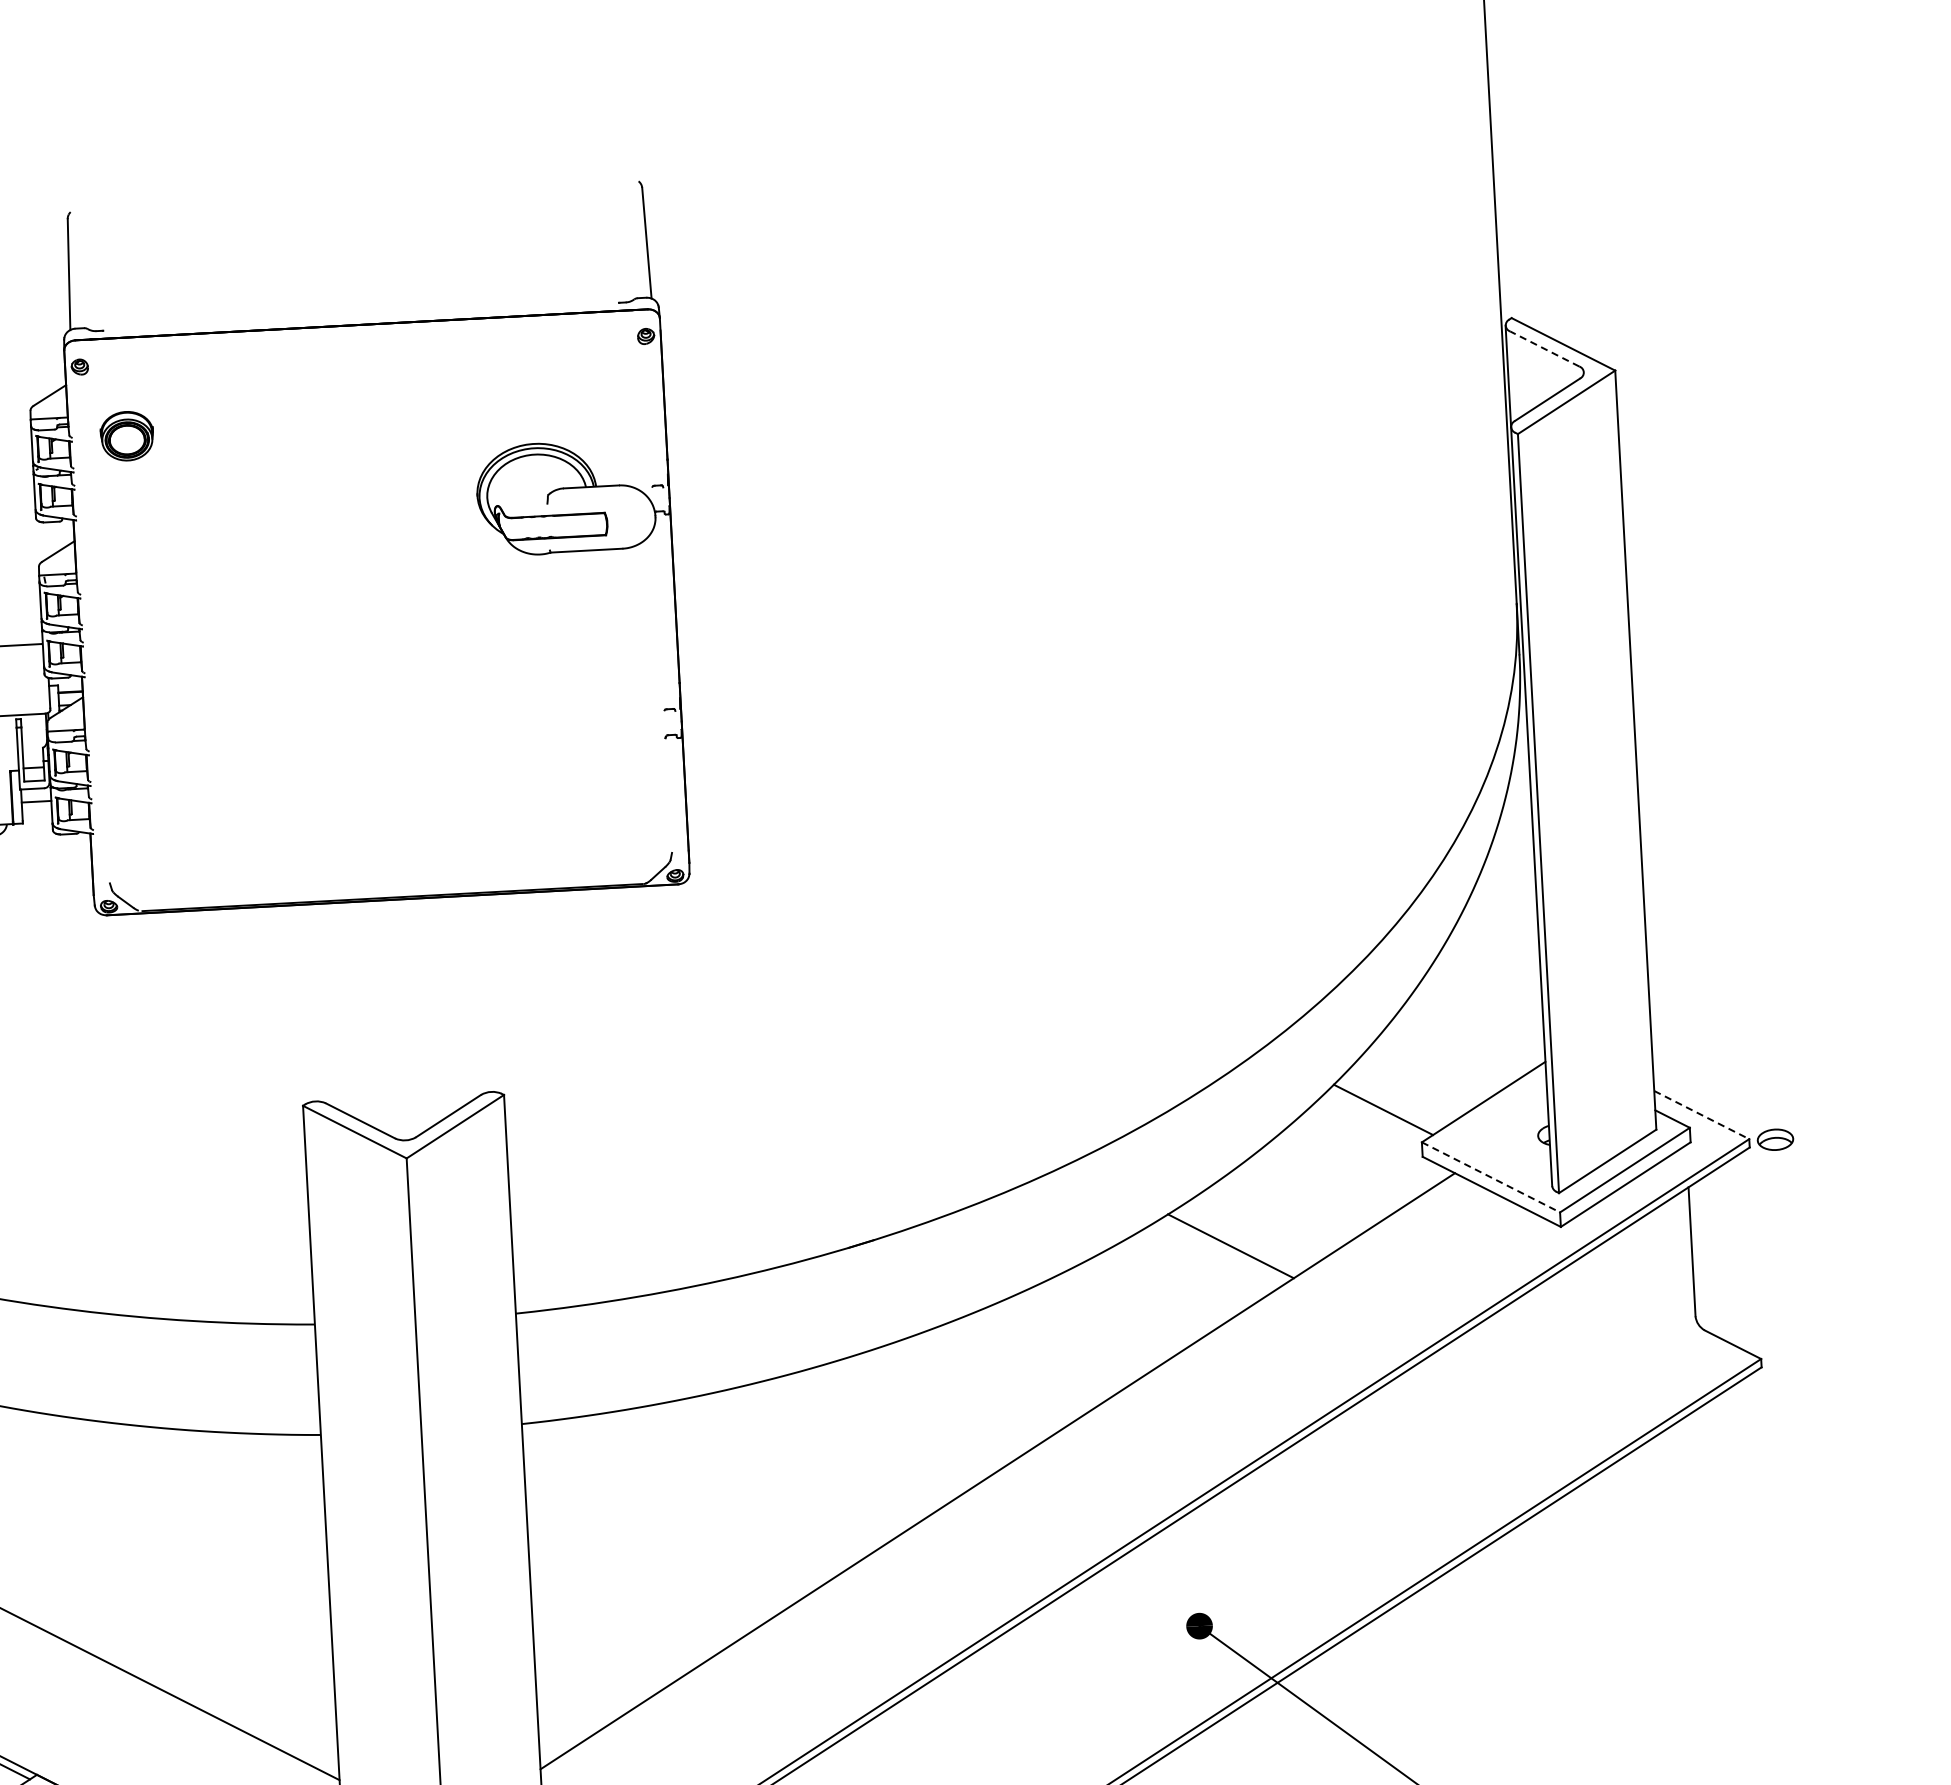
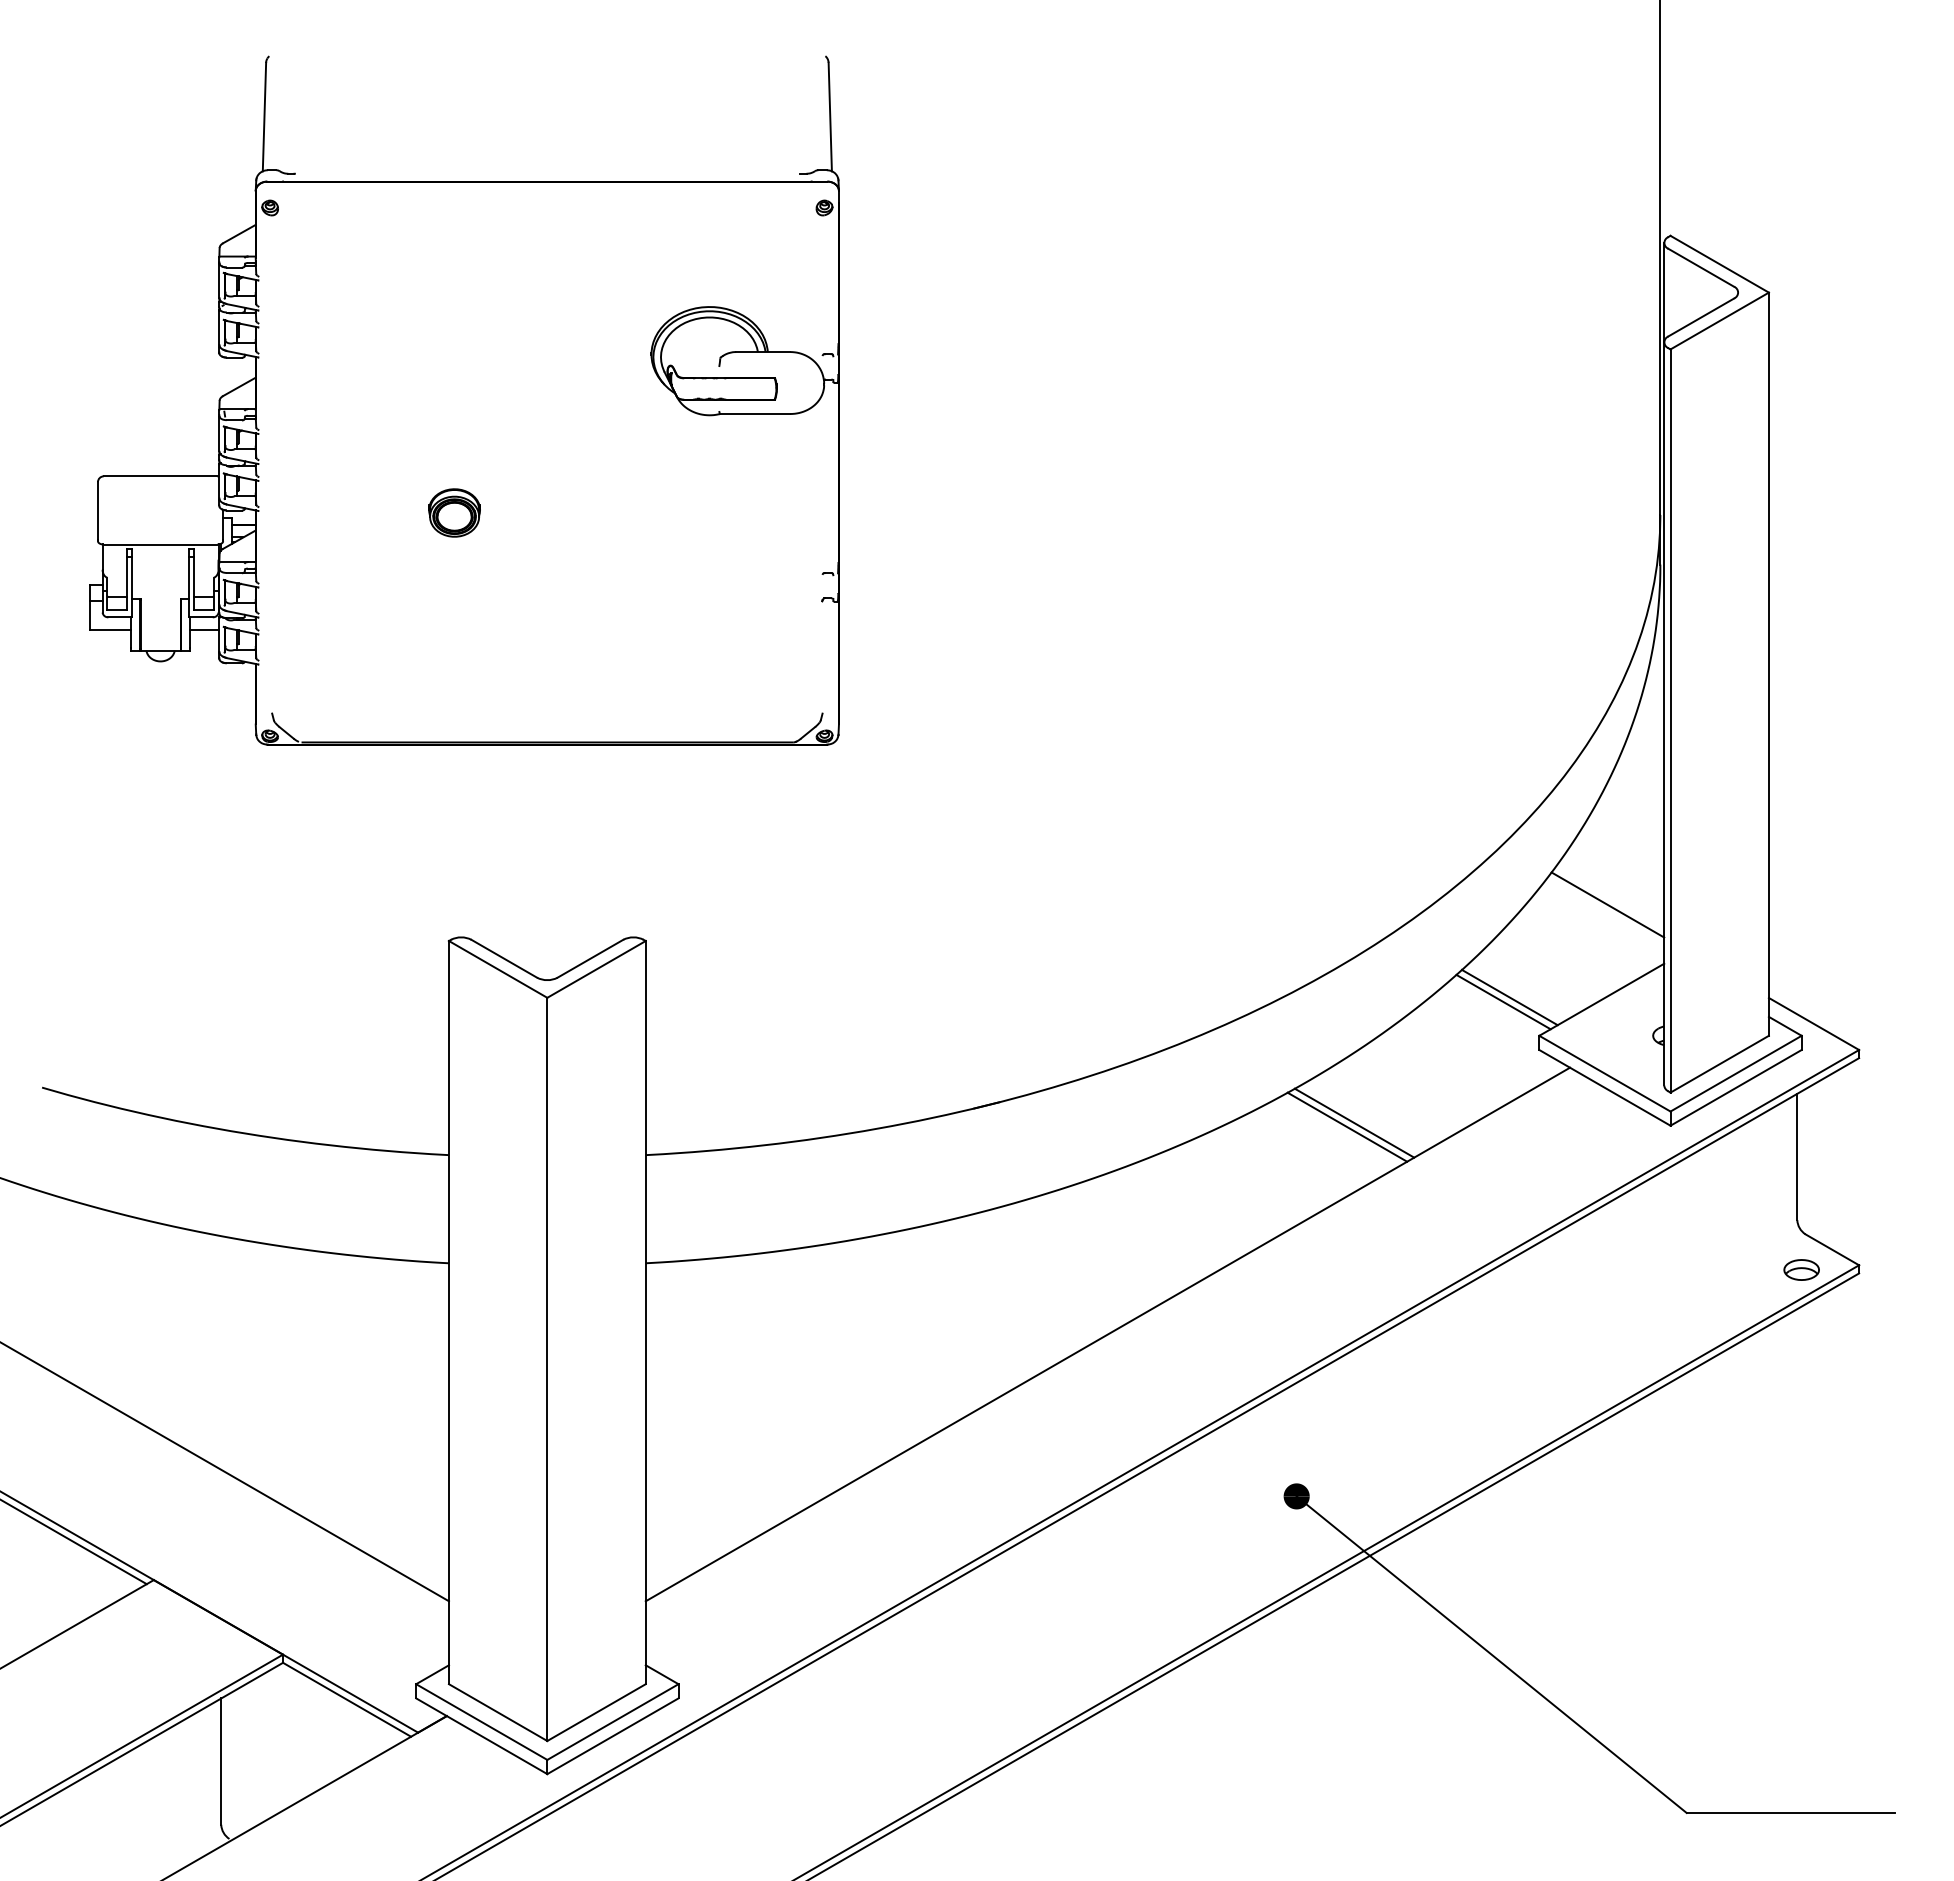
line: (1545, 348) -> (1701, 267), dashed -> solid
part: (126, 435) -> (454, 512), moved
line: (1484, 1004) -> (1607, 904), added
line: (1389, 1104) -> (1509, 997), added
line: (1702, 1115) -> (1814, 1024), dashed -> solid
part: (1775, 1139) -> (1801, 1269), moved
line: (1490, 1177) -> (1604, 1073), dashed -> solid
line: (1237, 1241) -> (1354, 1122), added

